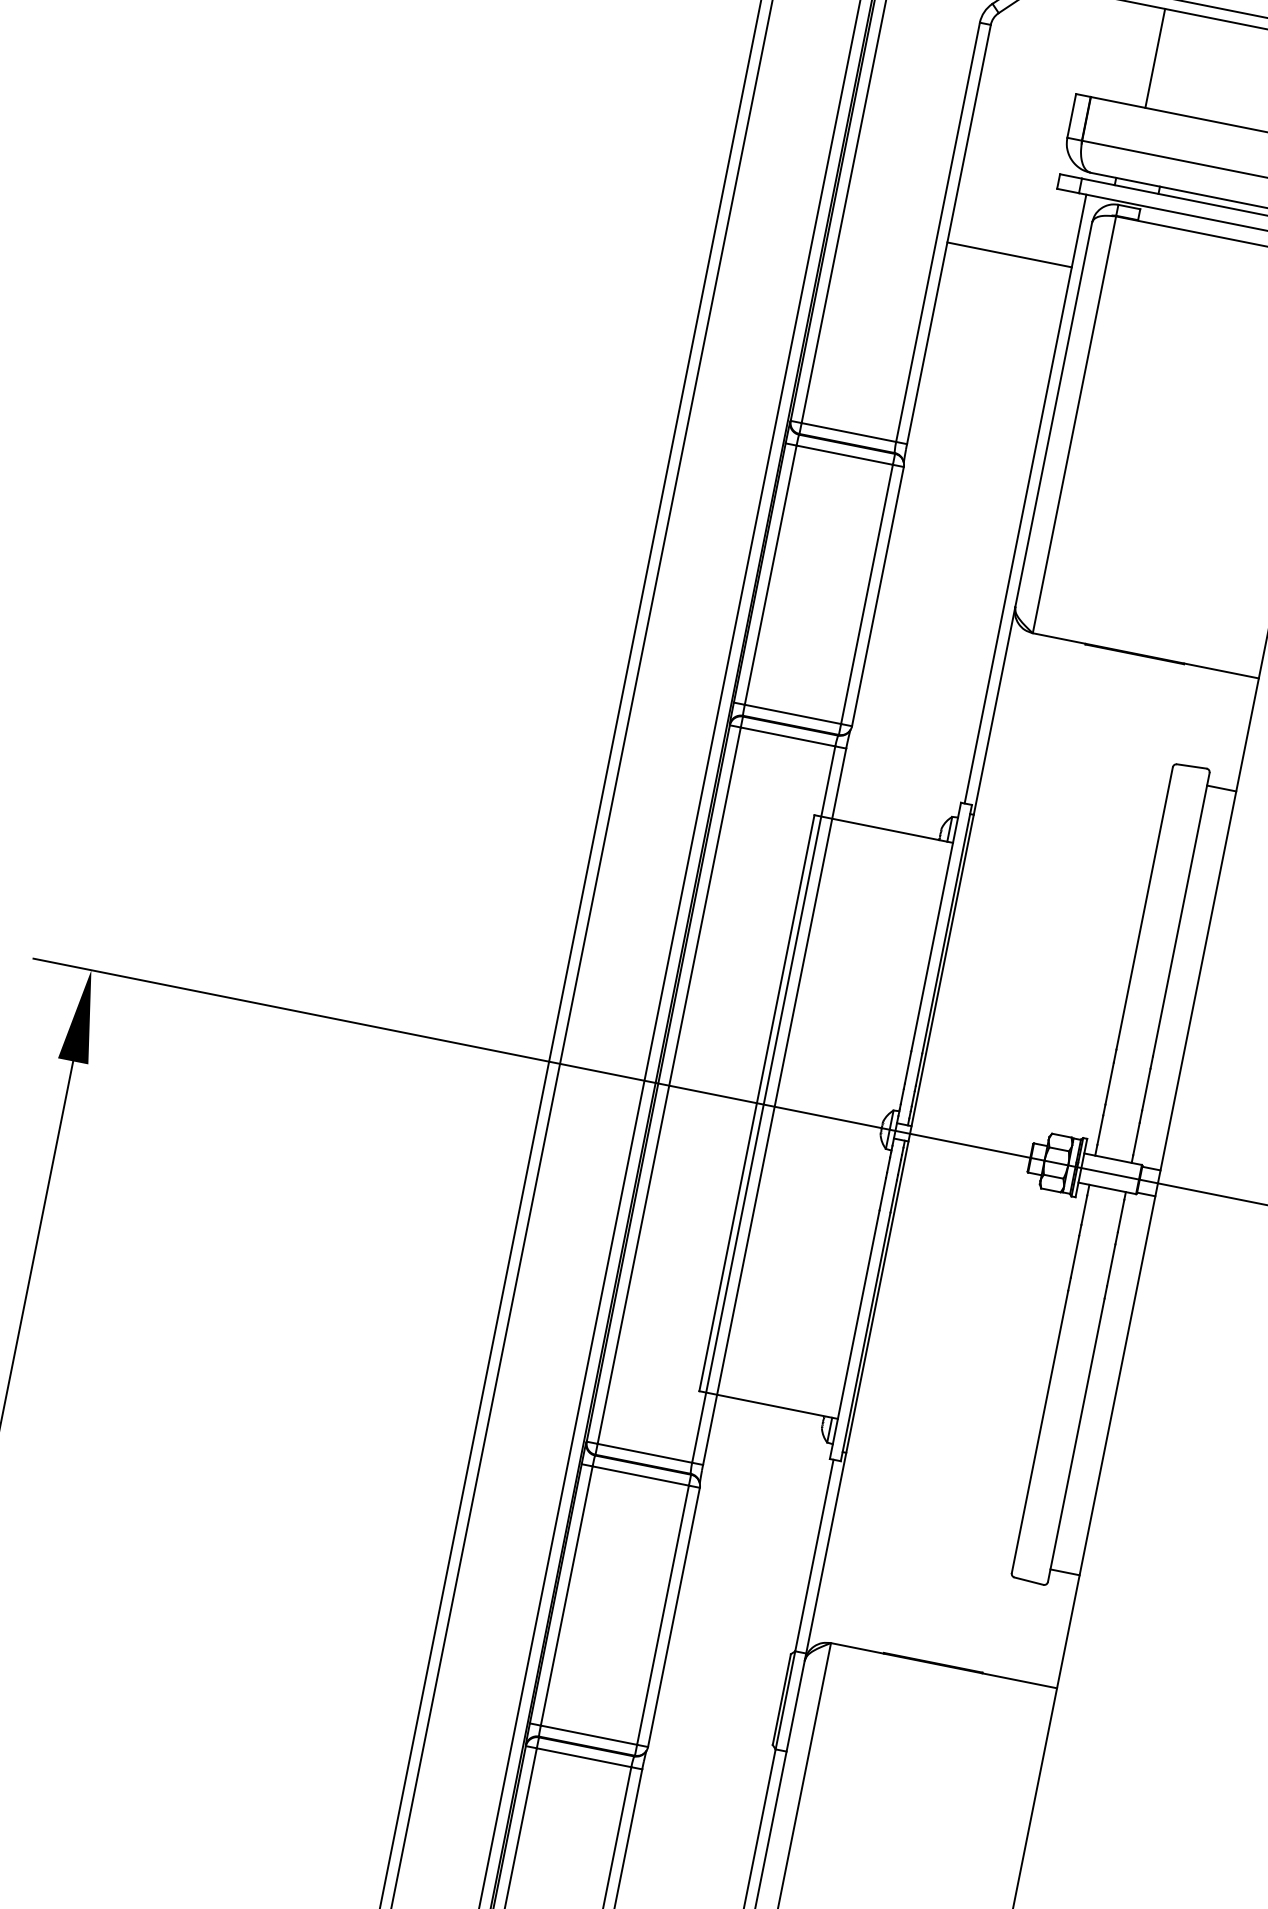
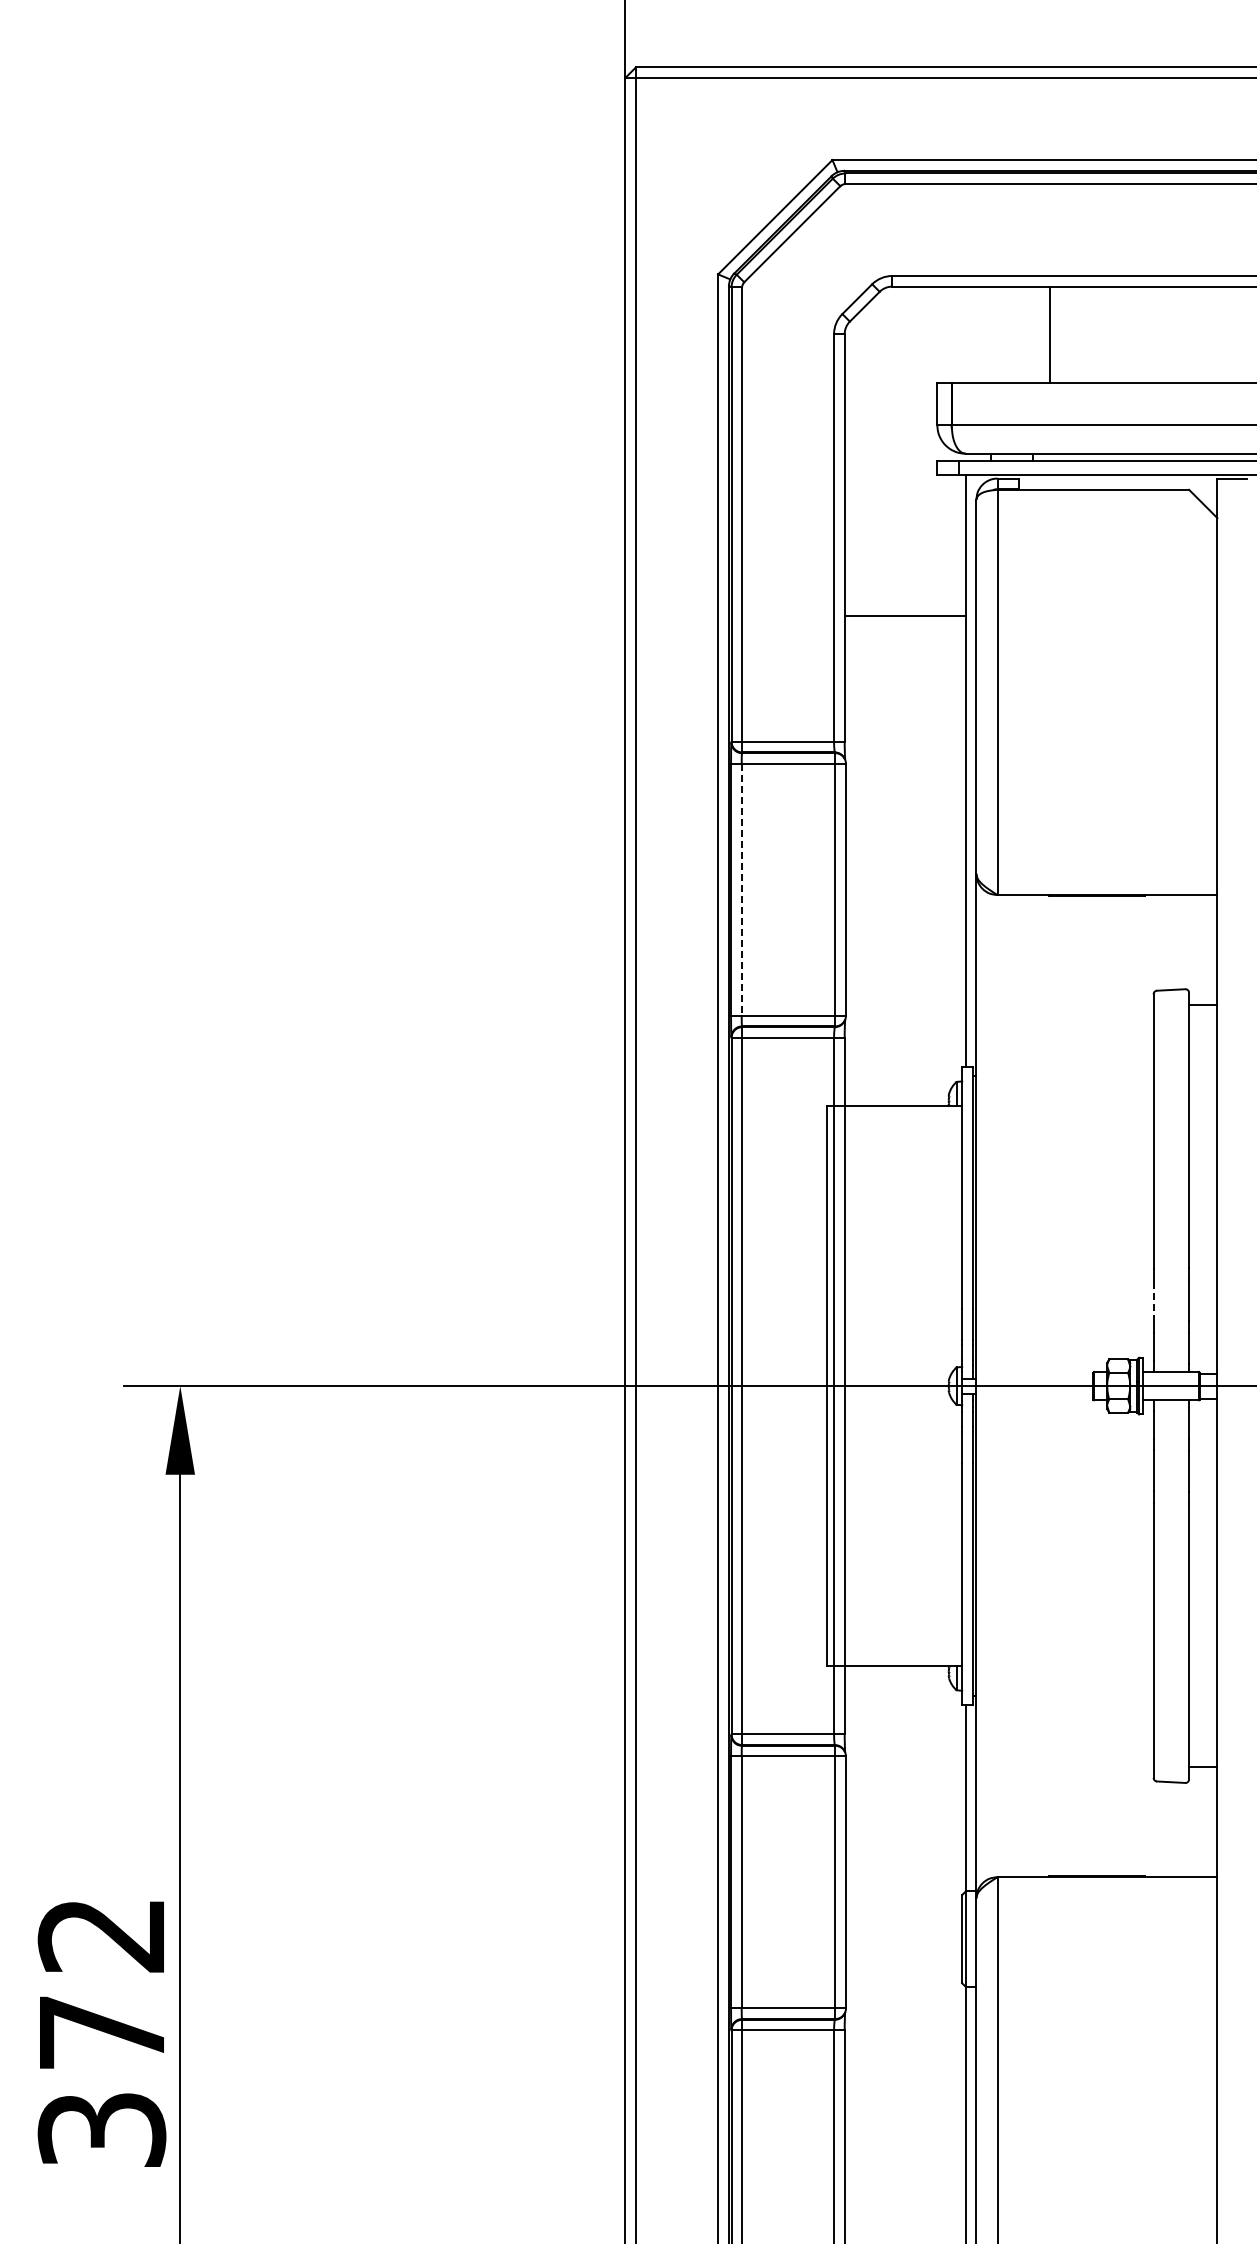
line: (1155, 58) -> (1049, 334), moved
line: (1008, 254) -> (904, 615), moved
line: (770, 575) -> (741, 890), solid -> dashed
line: (1109, 1083) -> (1153, 1301), solid -> dashed

